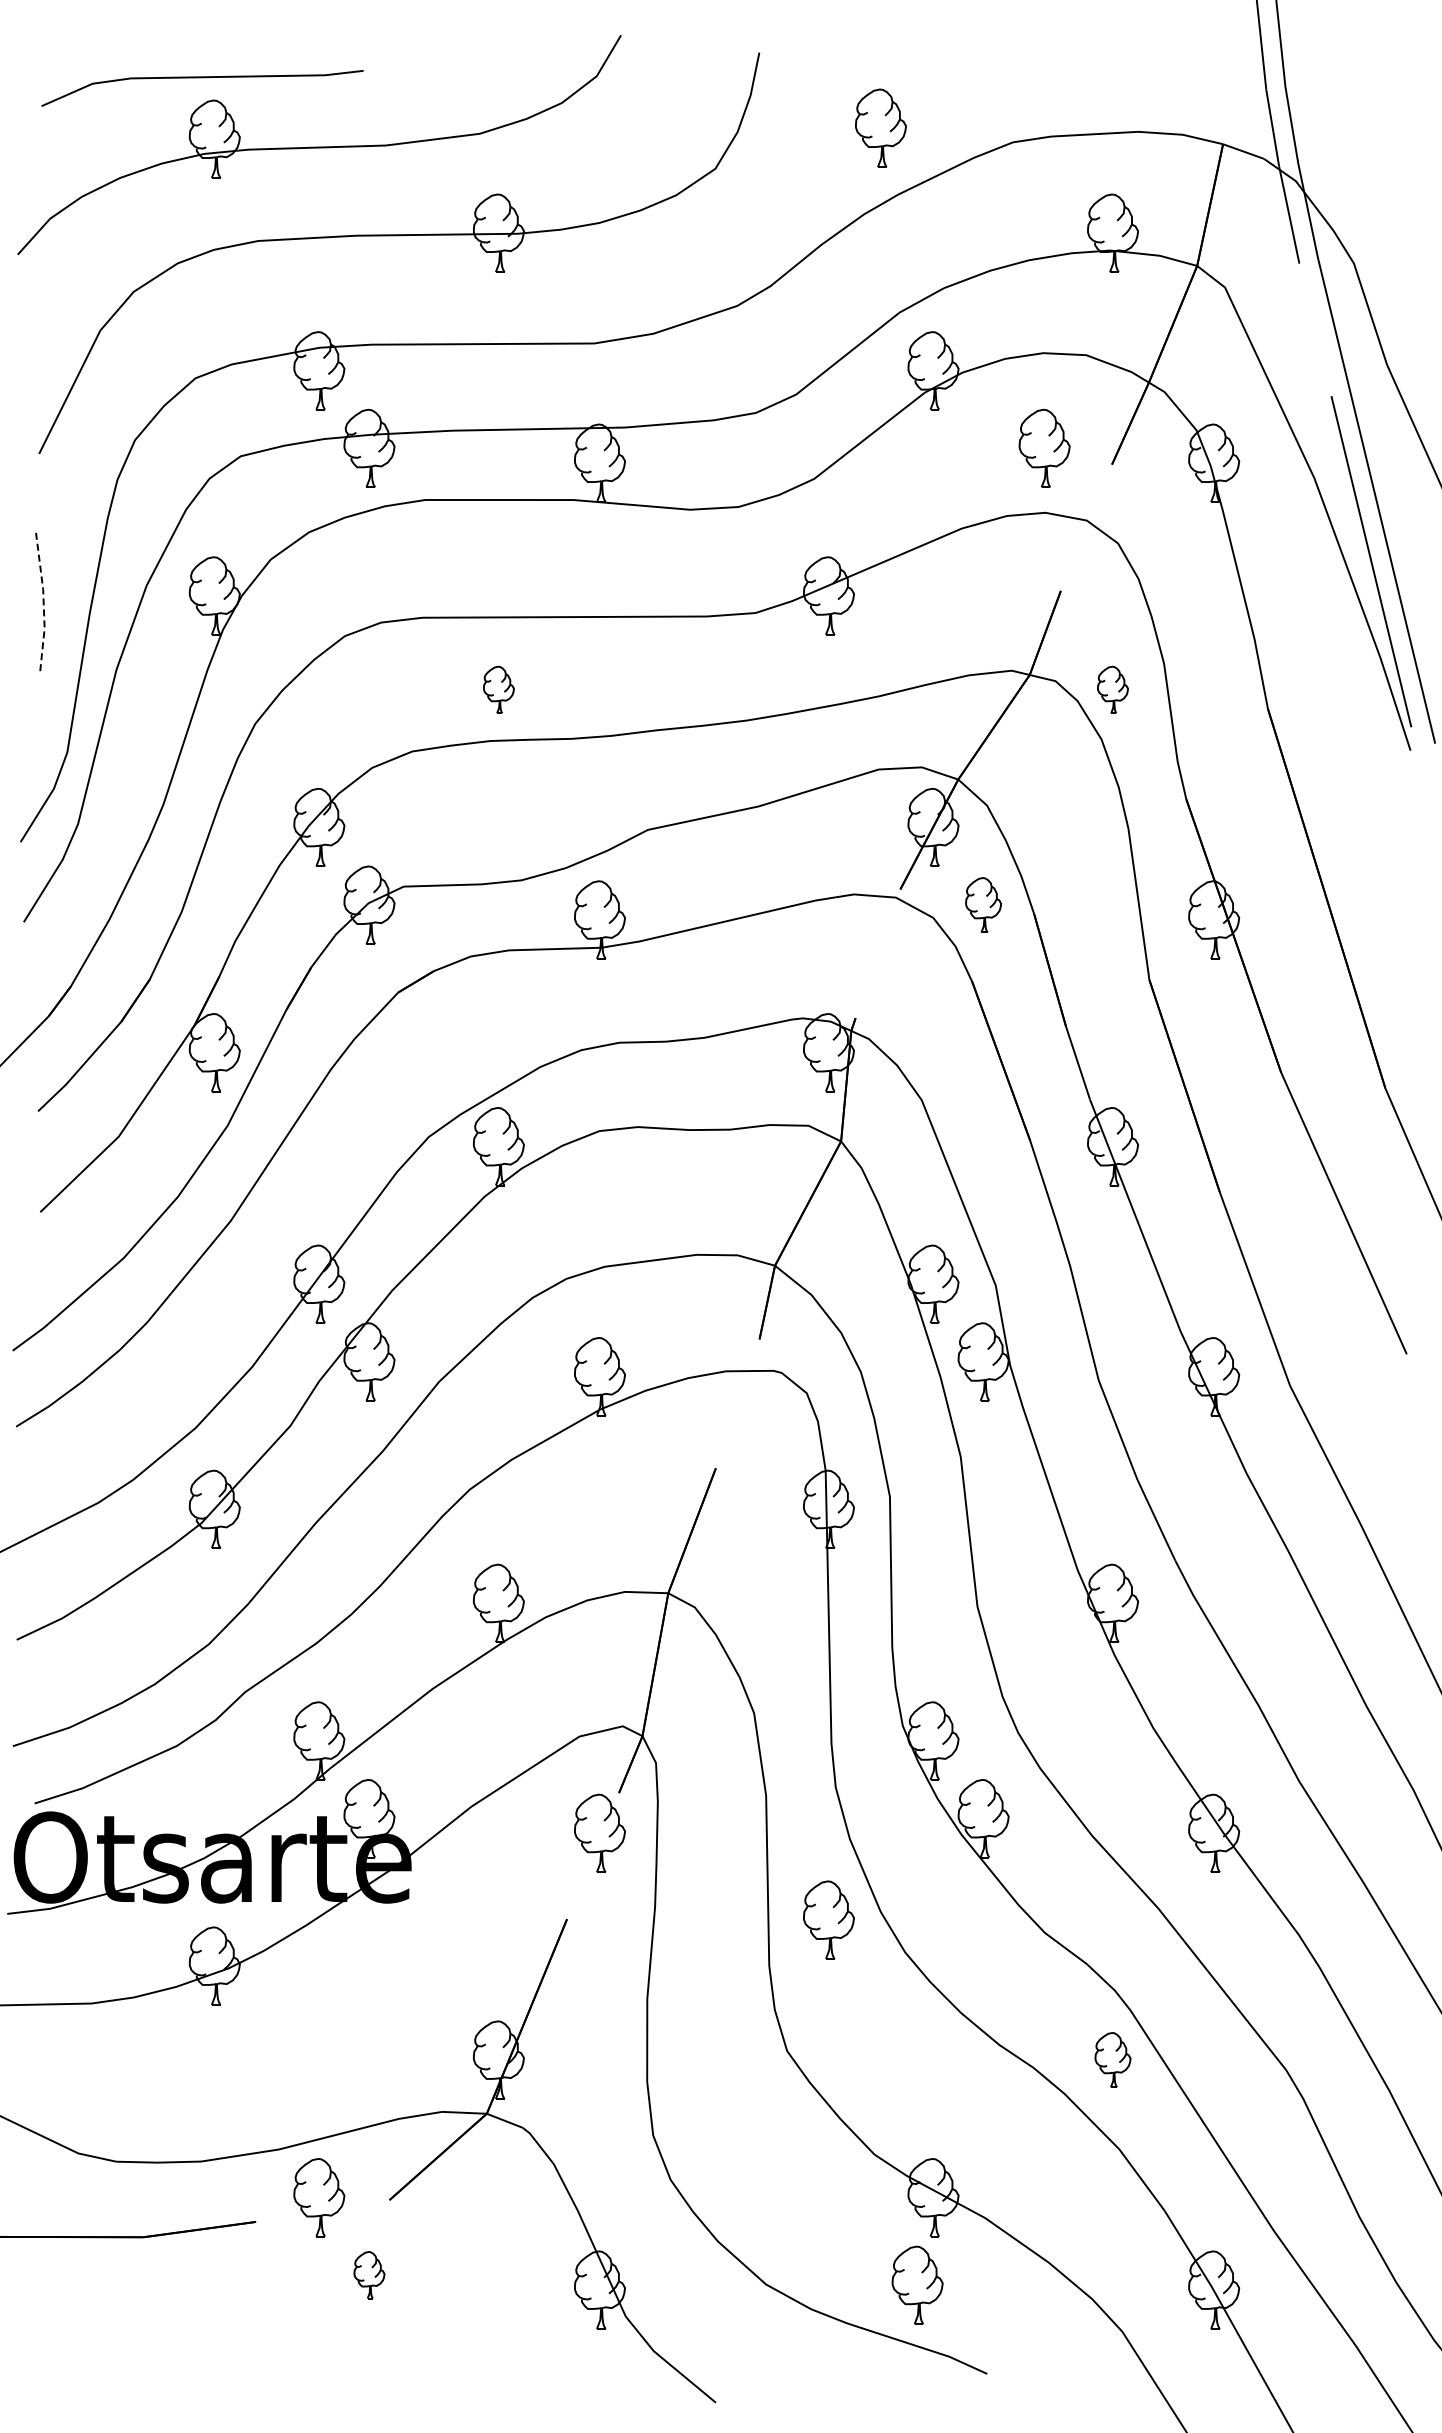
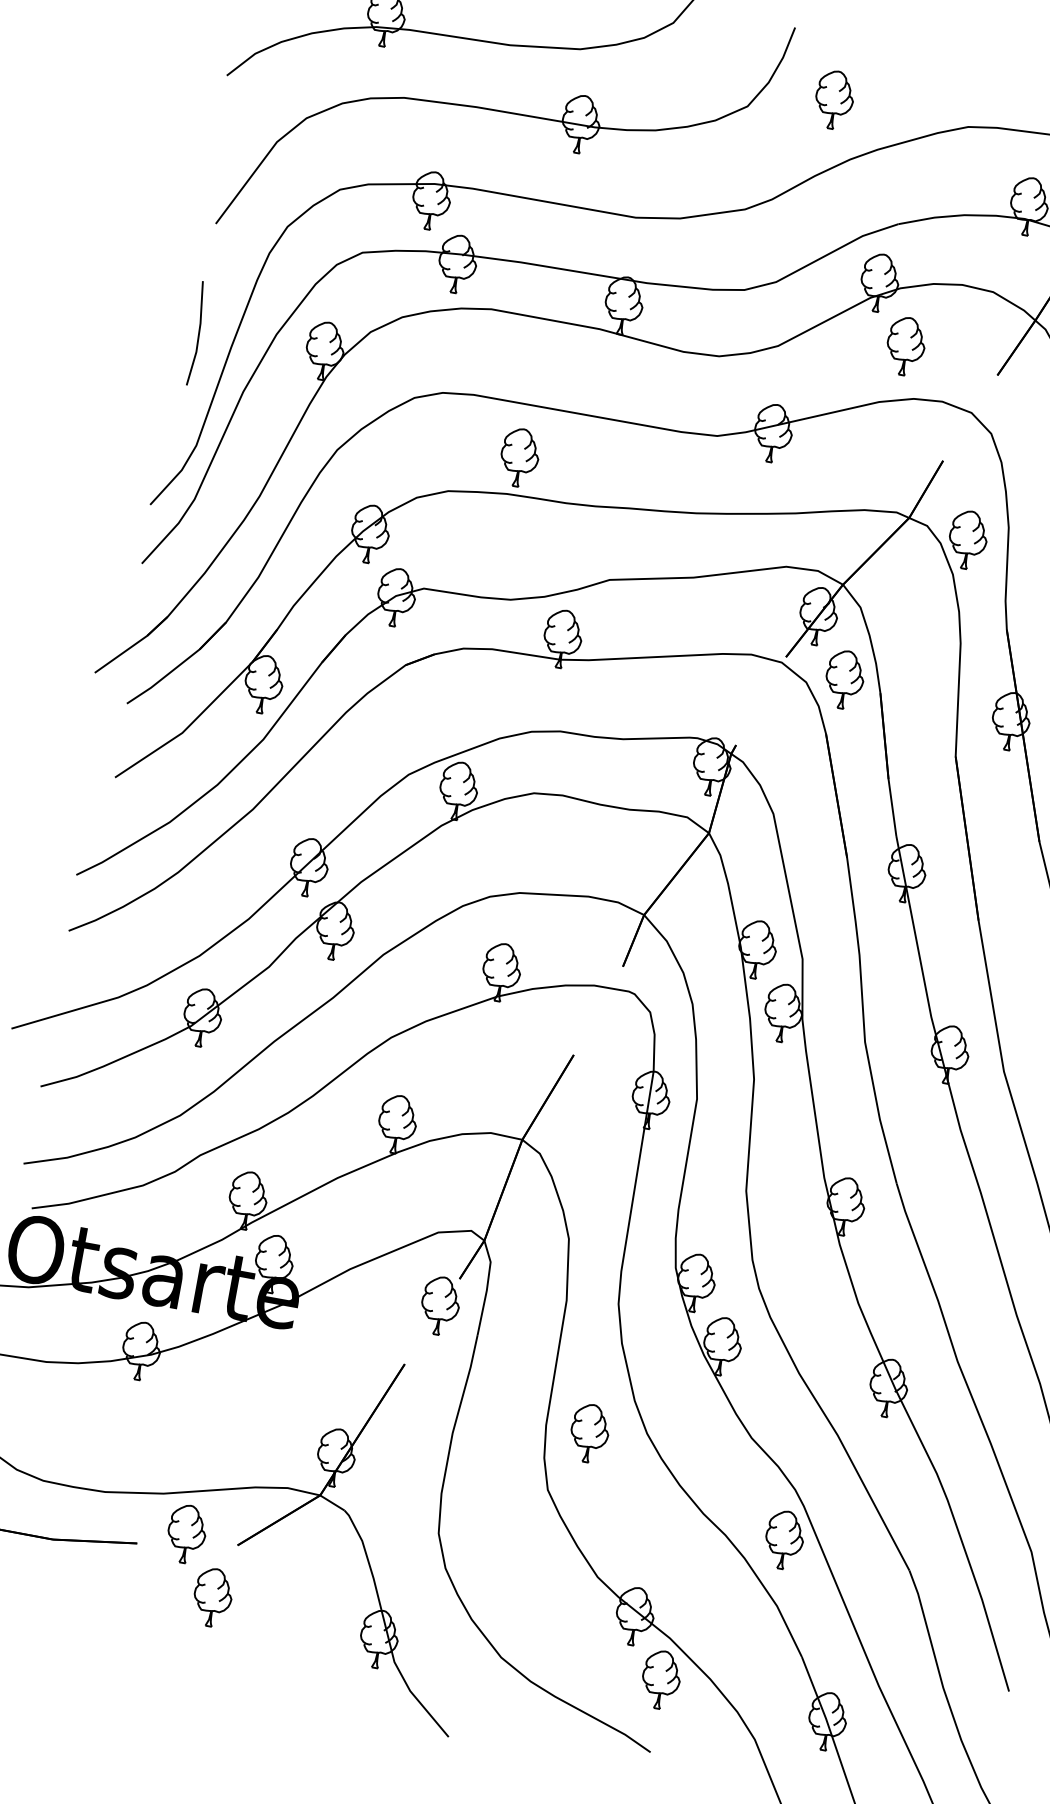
part: (880, 127) -> (834, 99), moved
part: (1044, 447) -> (905, 345), moved
line: (43, 603) -> (198, 333), dashed -> solid
part: (498, 689) -> (519, 457), size x1.67
part: (1112, 689) -> (967, 539), size x1.67
part: (983, 904) -> (844, 679), size x1.43
part: (828, 1919) -> (589, 1432), moved
part: (1112, 2059) -> (784, 1539), size x1.43
part: (369, 2274) -> (213, 1597), size x1.67
part: (917, 2284) -> (661, 1679), moved

